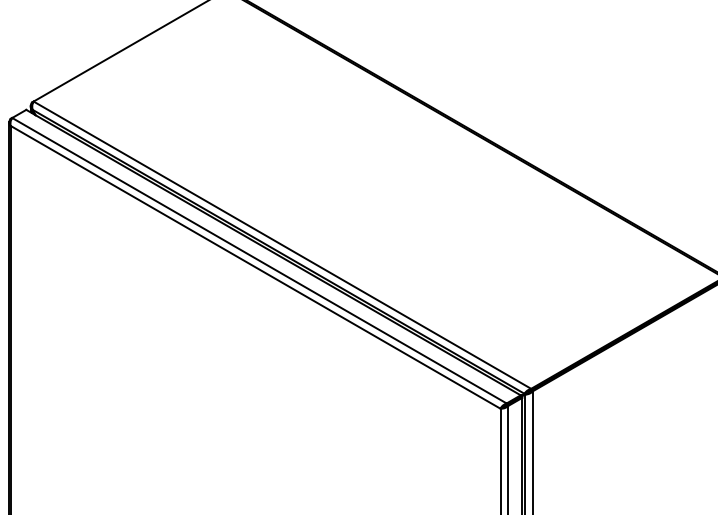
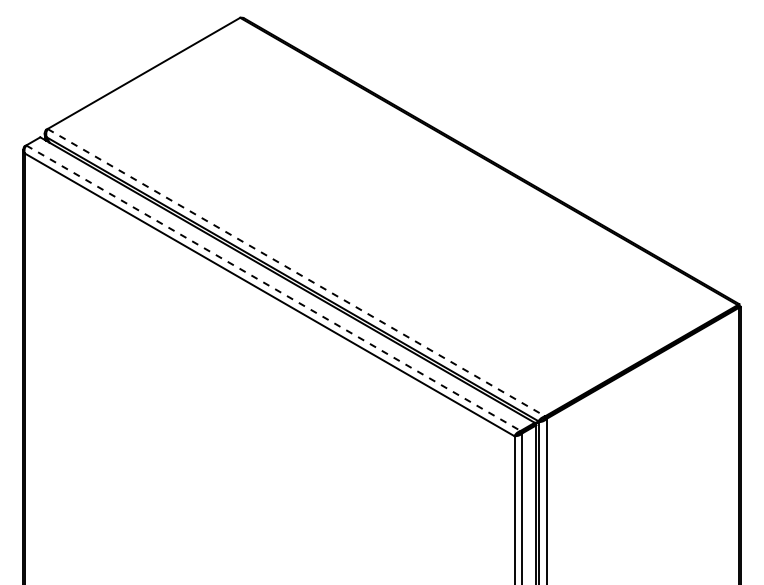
line: (282, 245) -> (296, 272), solid -> dashed
line: (259, 261) -> (273, 288), solid -> dashed

